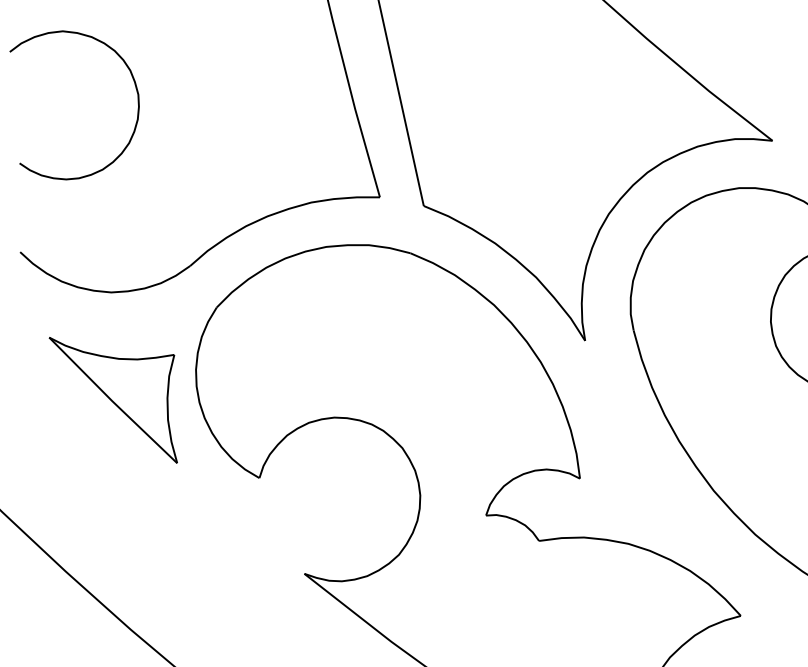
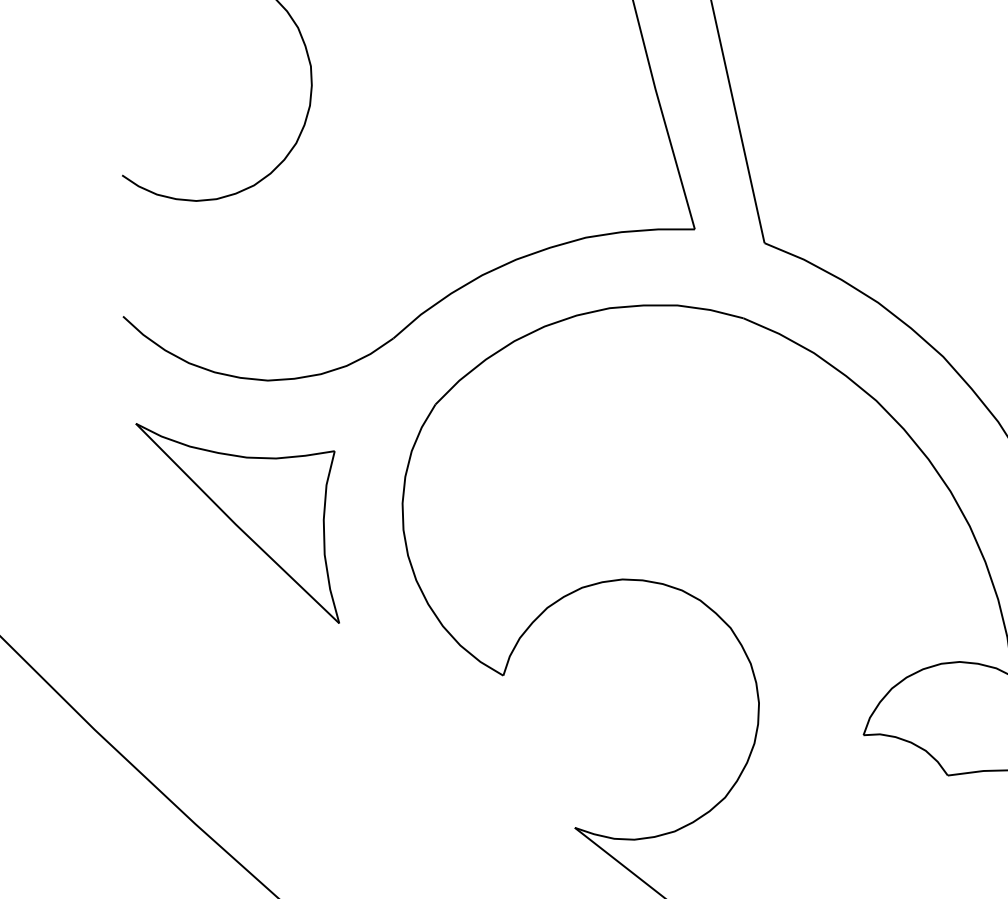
part: (112, 400) -> (236, 523), moved

